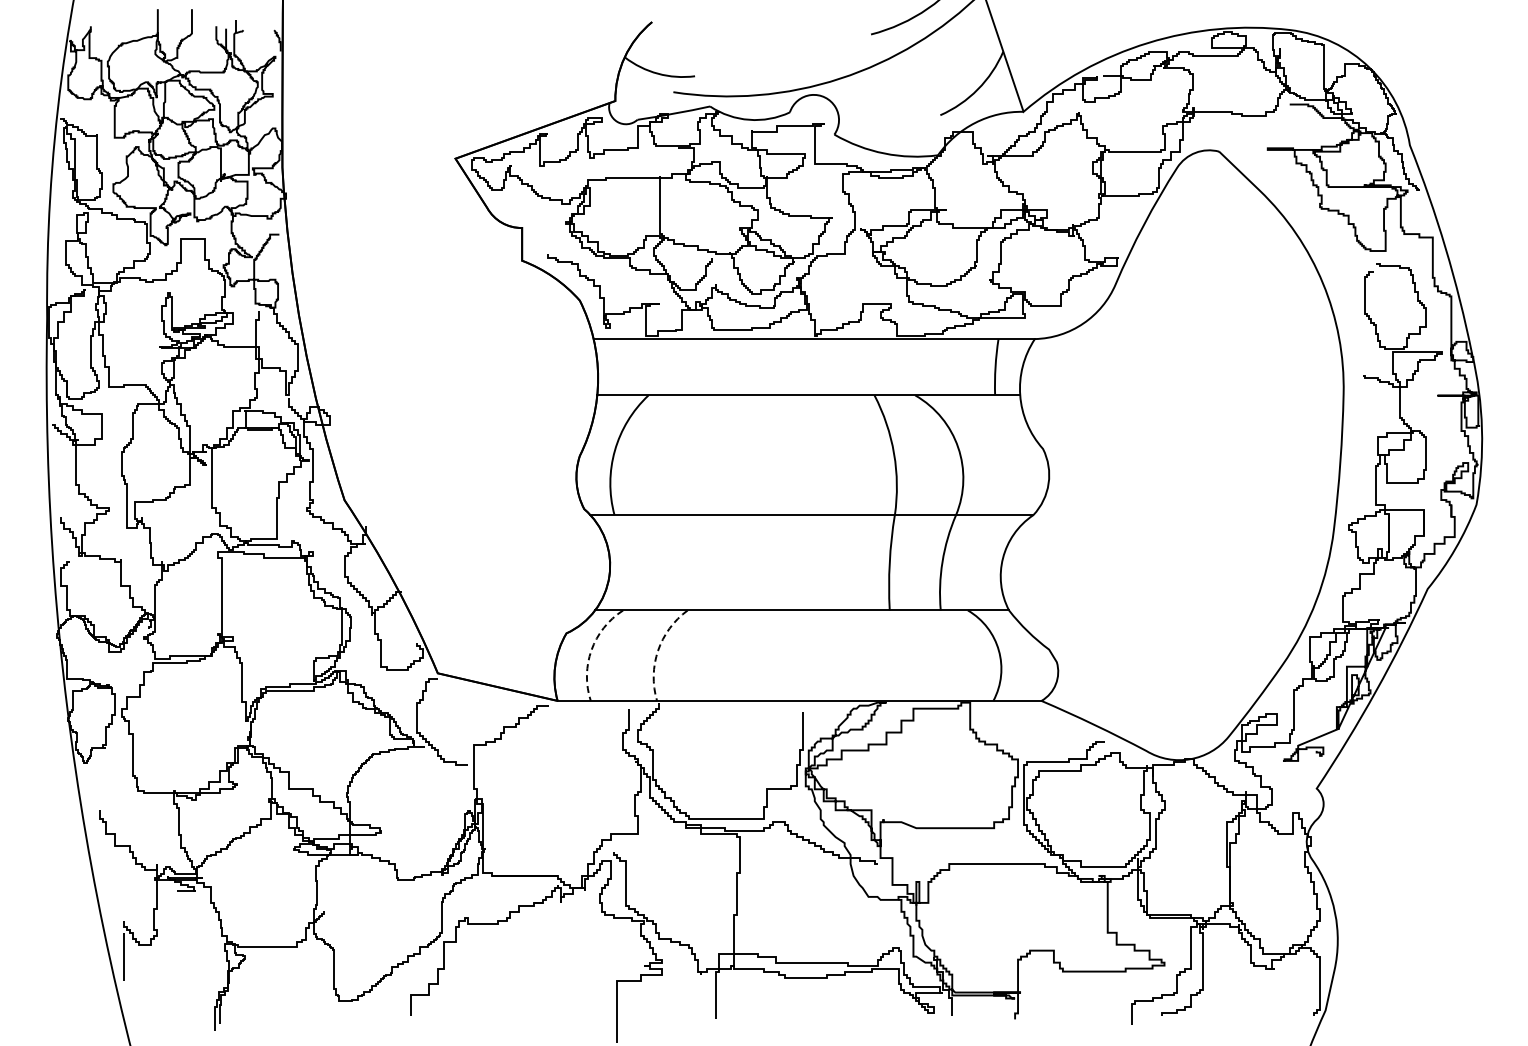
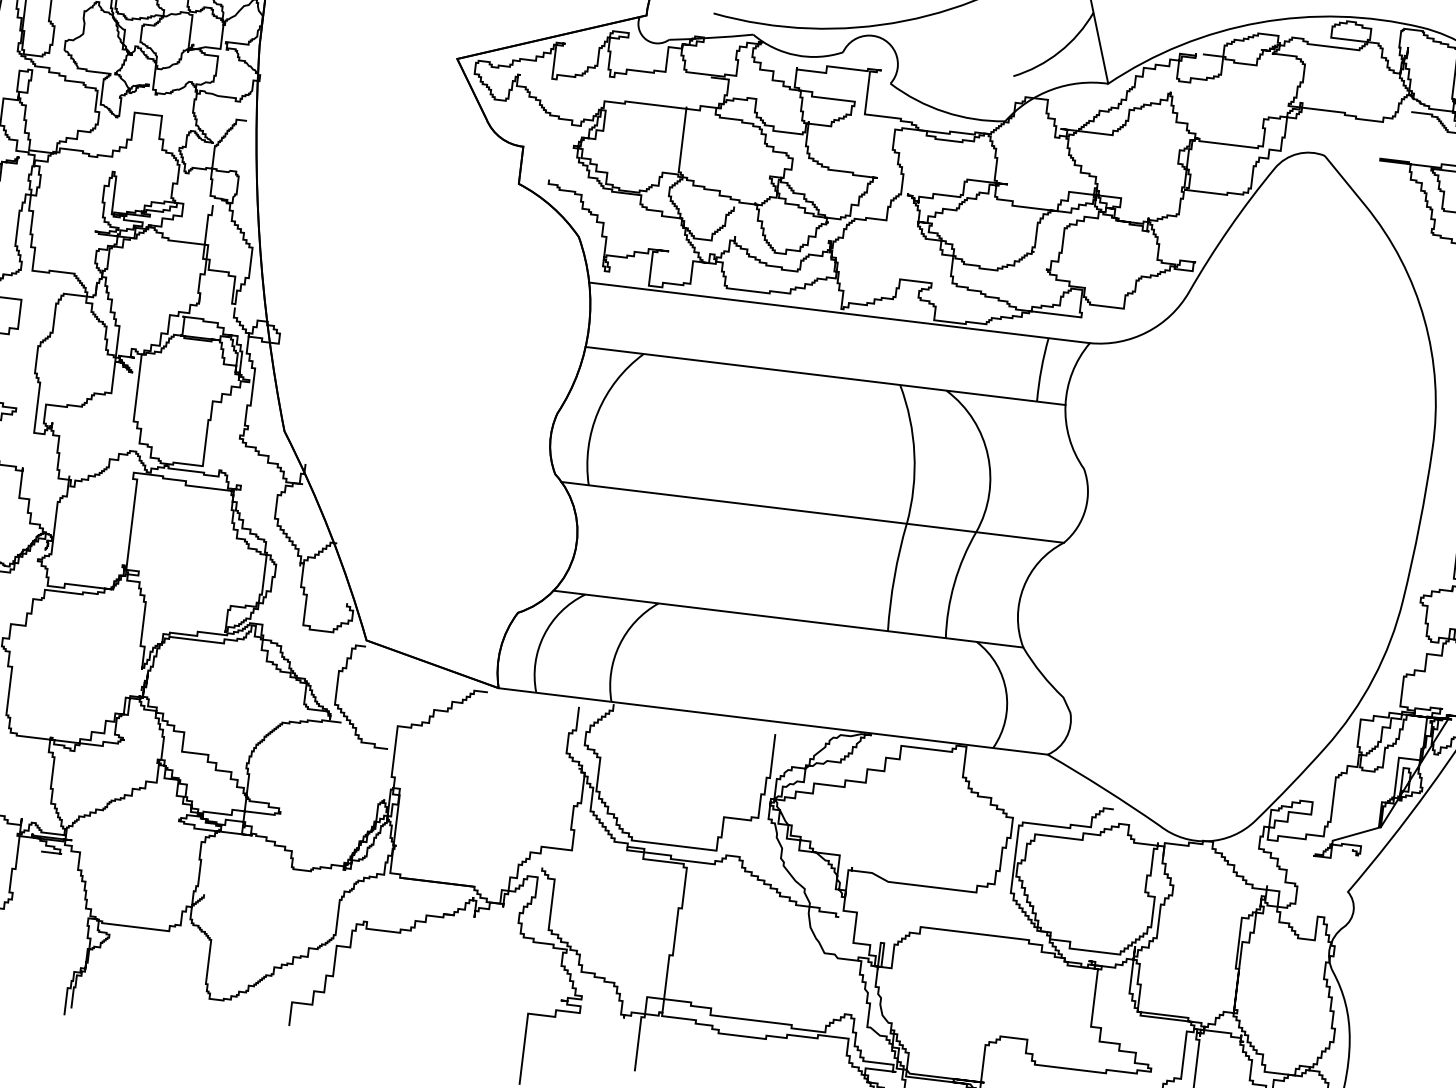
arc: (591, 650) -> (544, 635), dashed -> solid
arc: (658, 650) -> (620, 644), dashed -> solid

